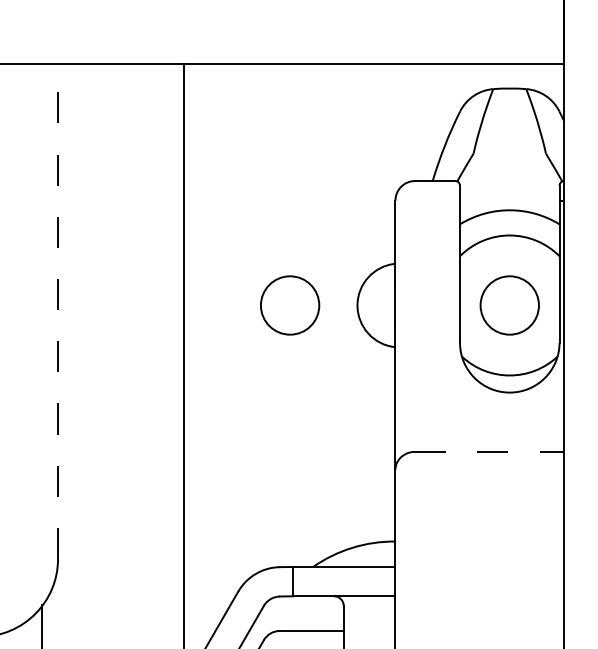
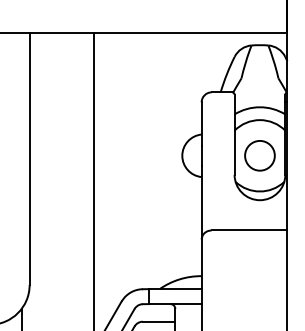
circle: (289, 304) -> (147, 155), removed
line: (57, 310) -> (29, 158), dashed -> solid
line: (489, 451) -> (249, 230), dashed -> solid

